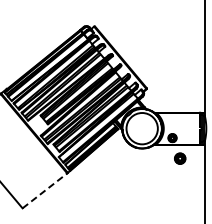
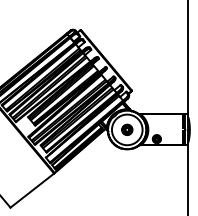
part: (180, 158) -> (127, 129), moved
line: (45, 190) -> (32, 190), dashed -> solid

